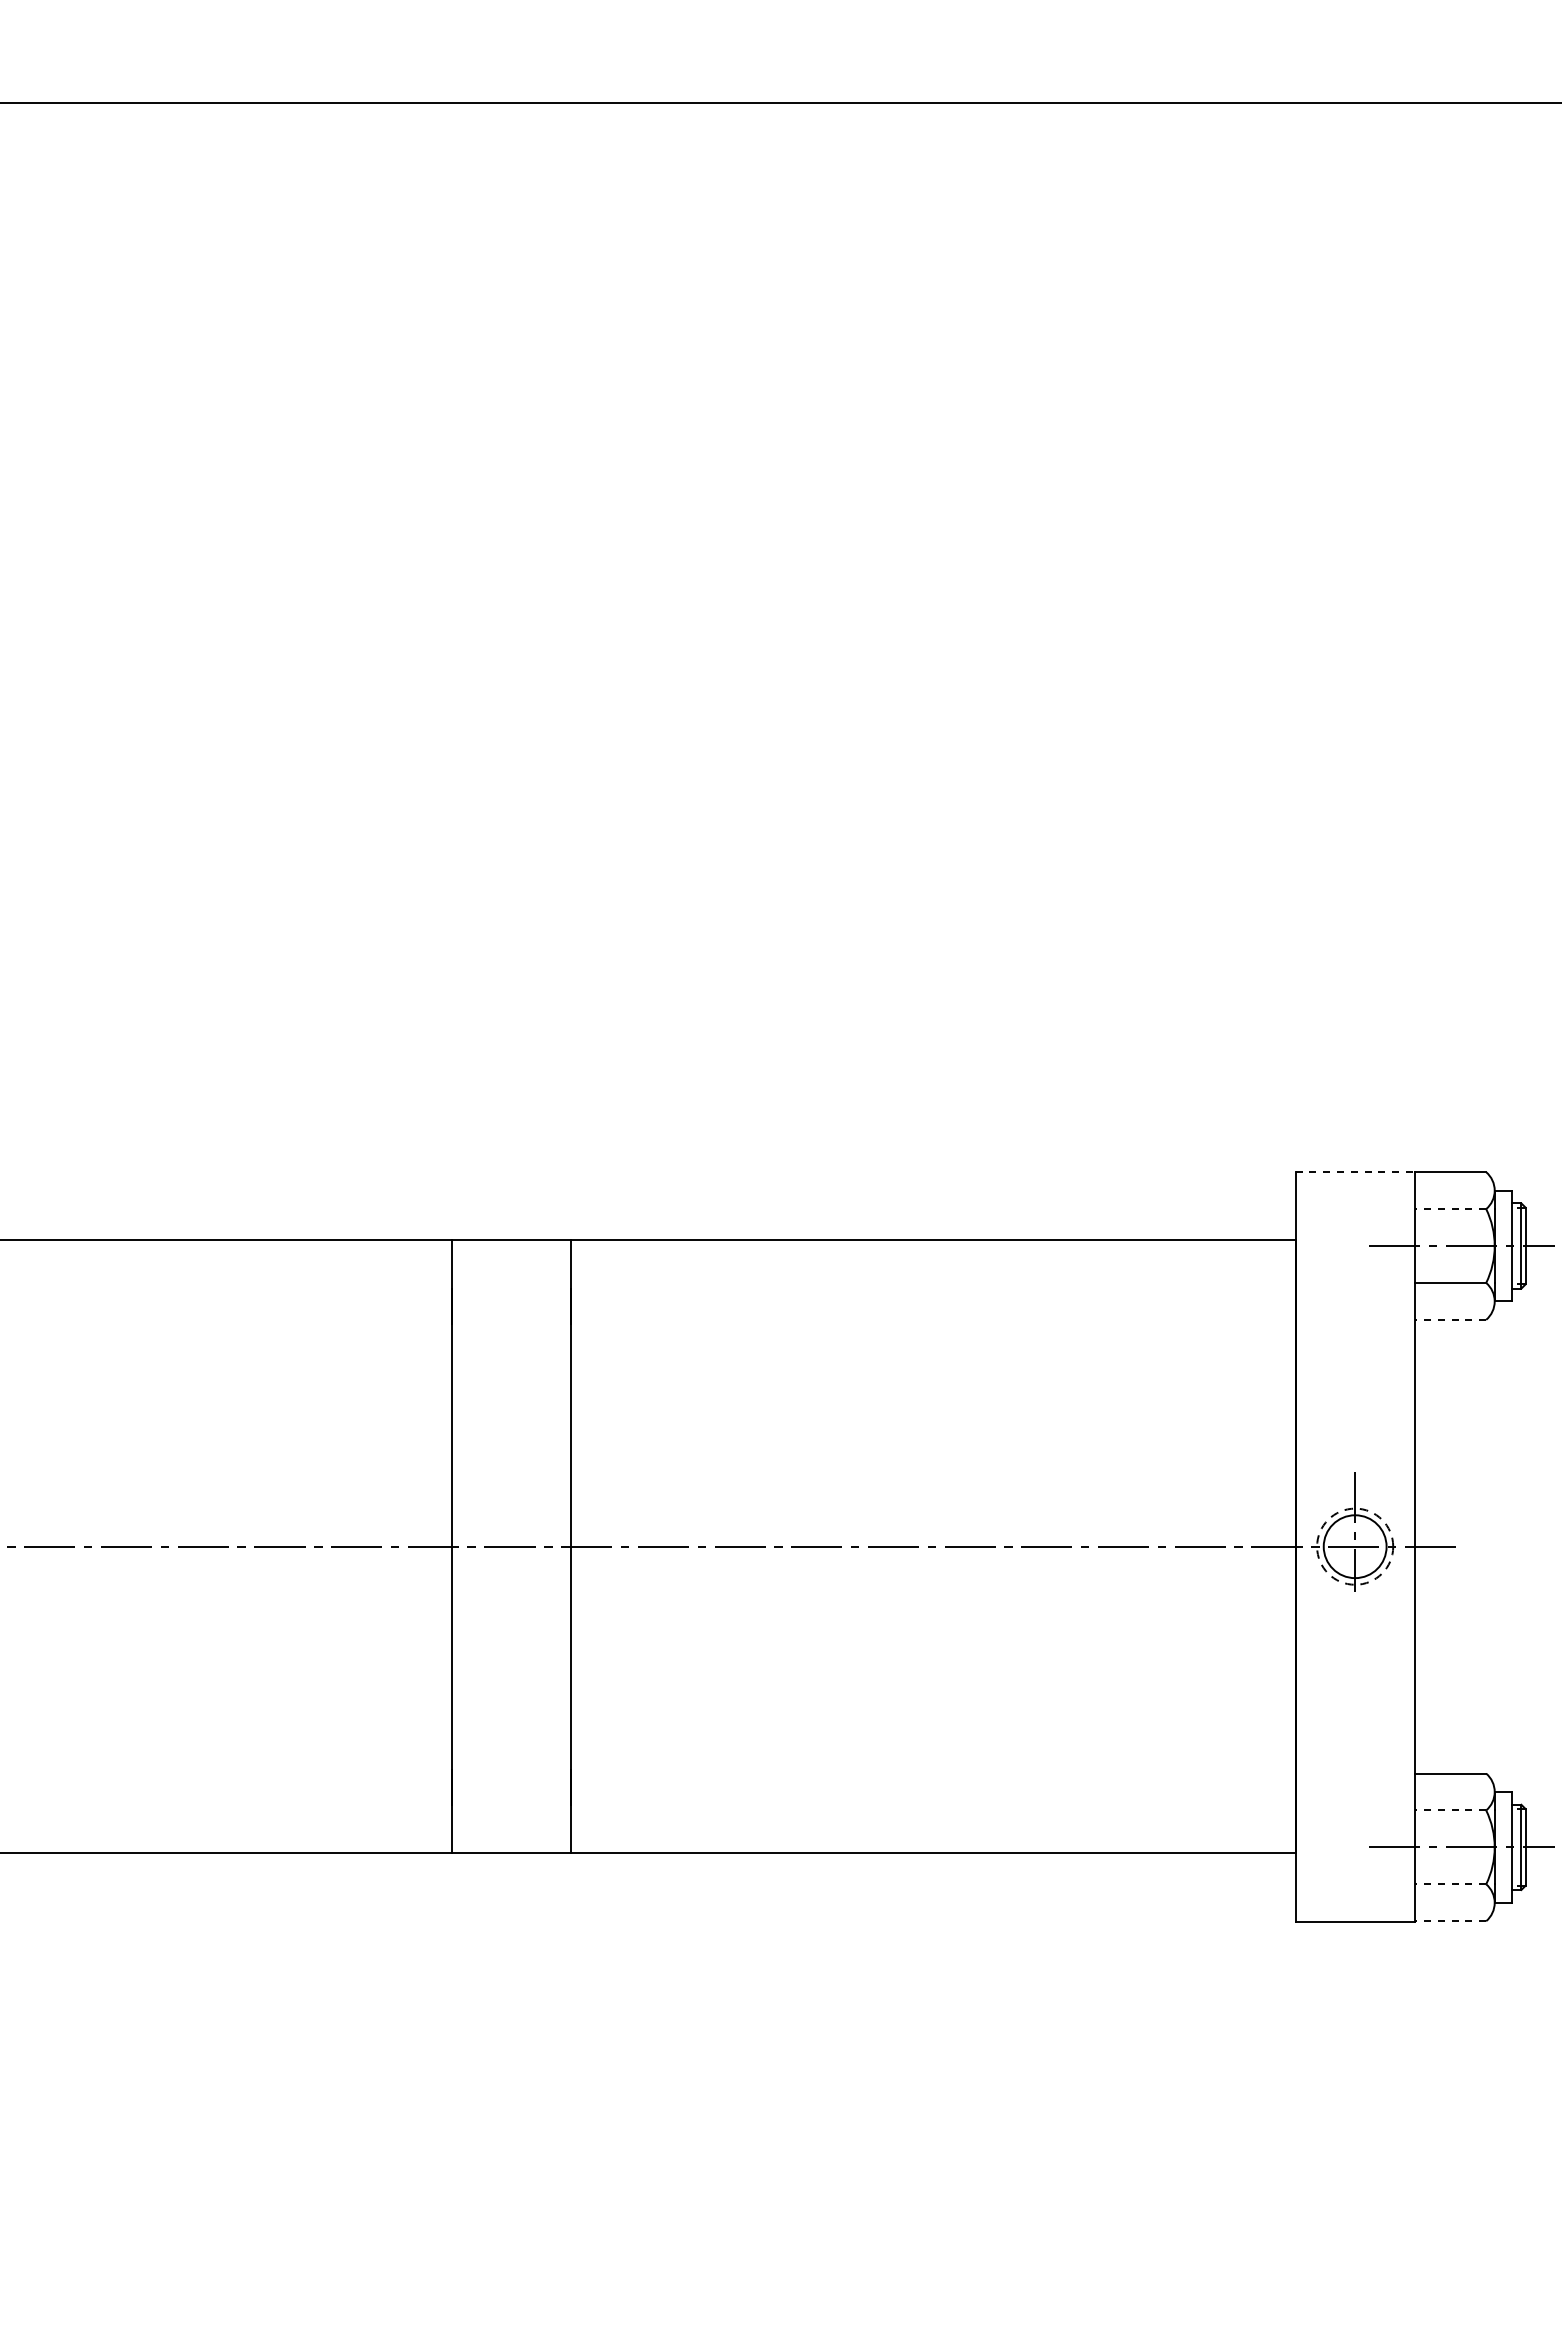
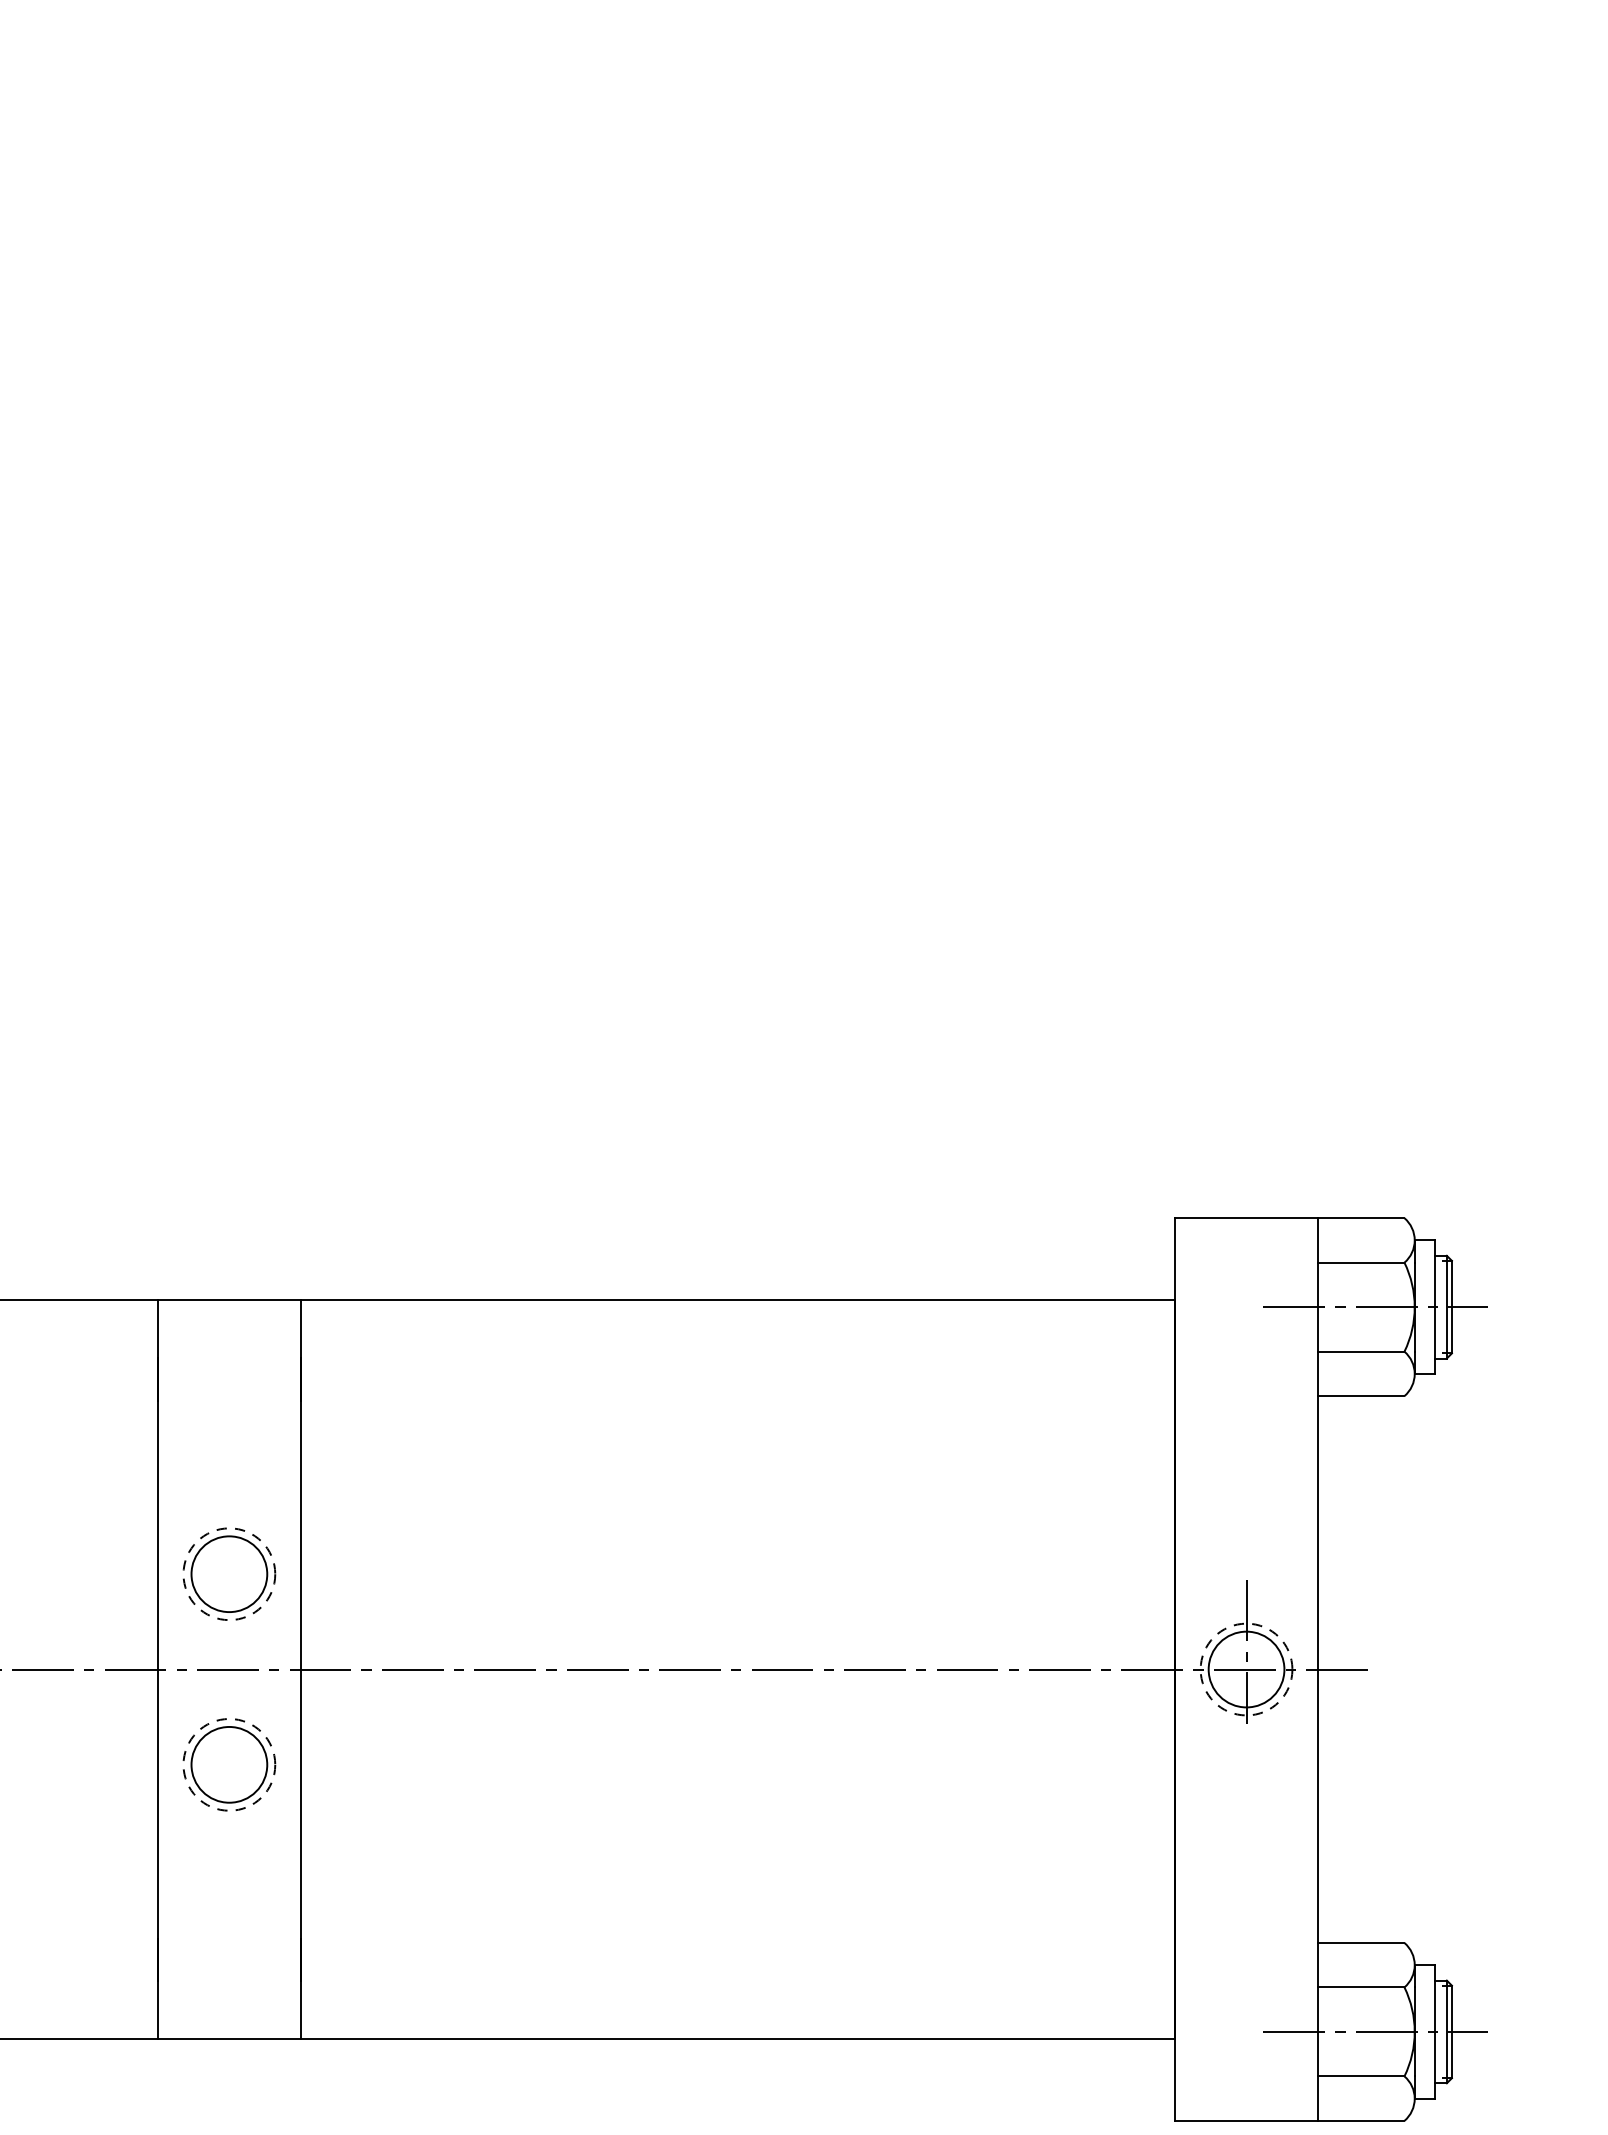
line: (1355, 1171) -> (1246, 1217), dashed -> solid
line: (1450, 1209) -> (1361, 1263), dashed -> solid
line: (1450, 1319) -> (1361, 1395), dashed -> solid
part: (511, 1467) -> (229, 1574), added
part: (511, 1625) -> (229, 1764), added
line: (1450, 1810) -> (1361, 1987), dashed -> solid
line: (1450, 1884) -> (1361, 2076), dashed -> solid
line: (1450, 1921) -> (1361, 2121), dashed -> solid

